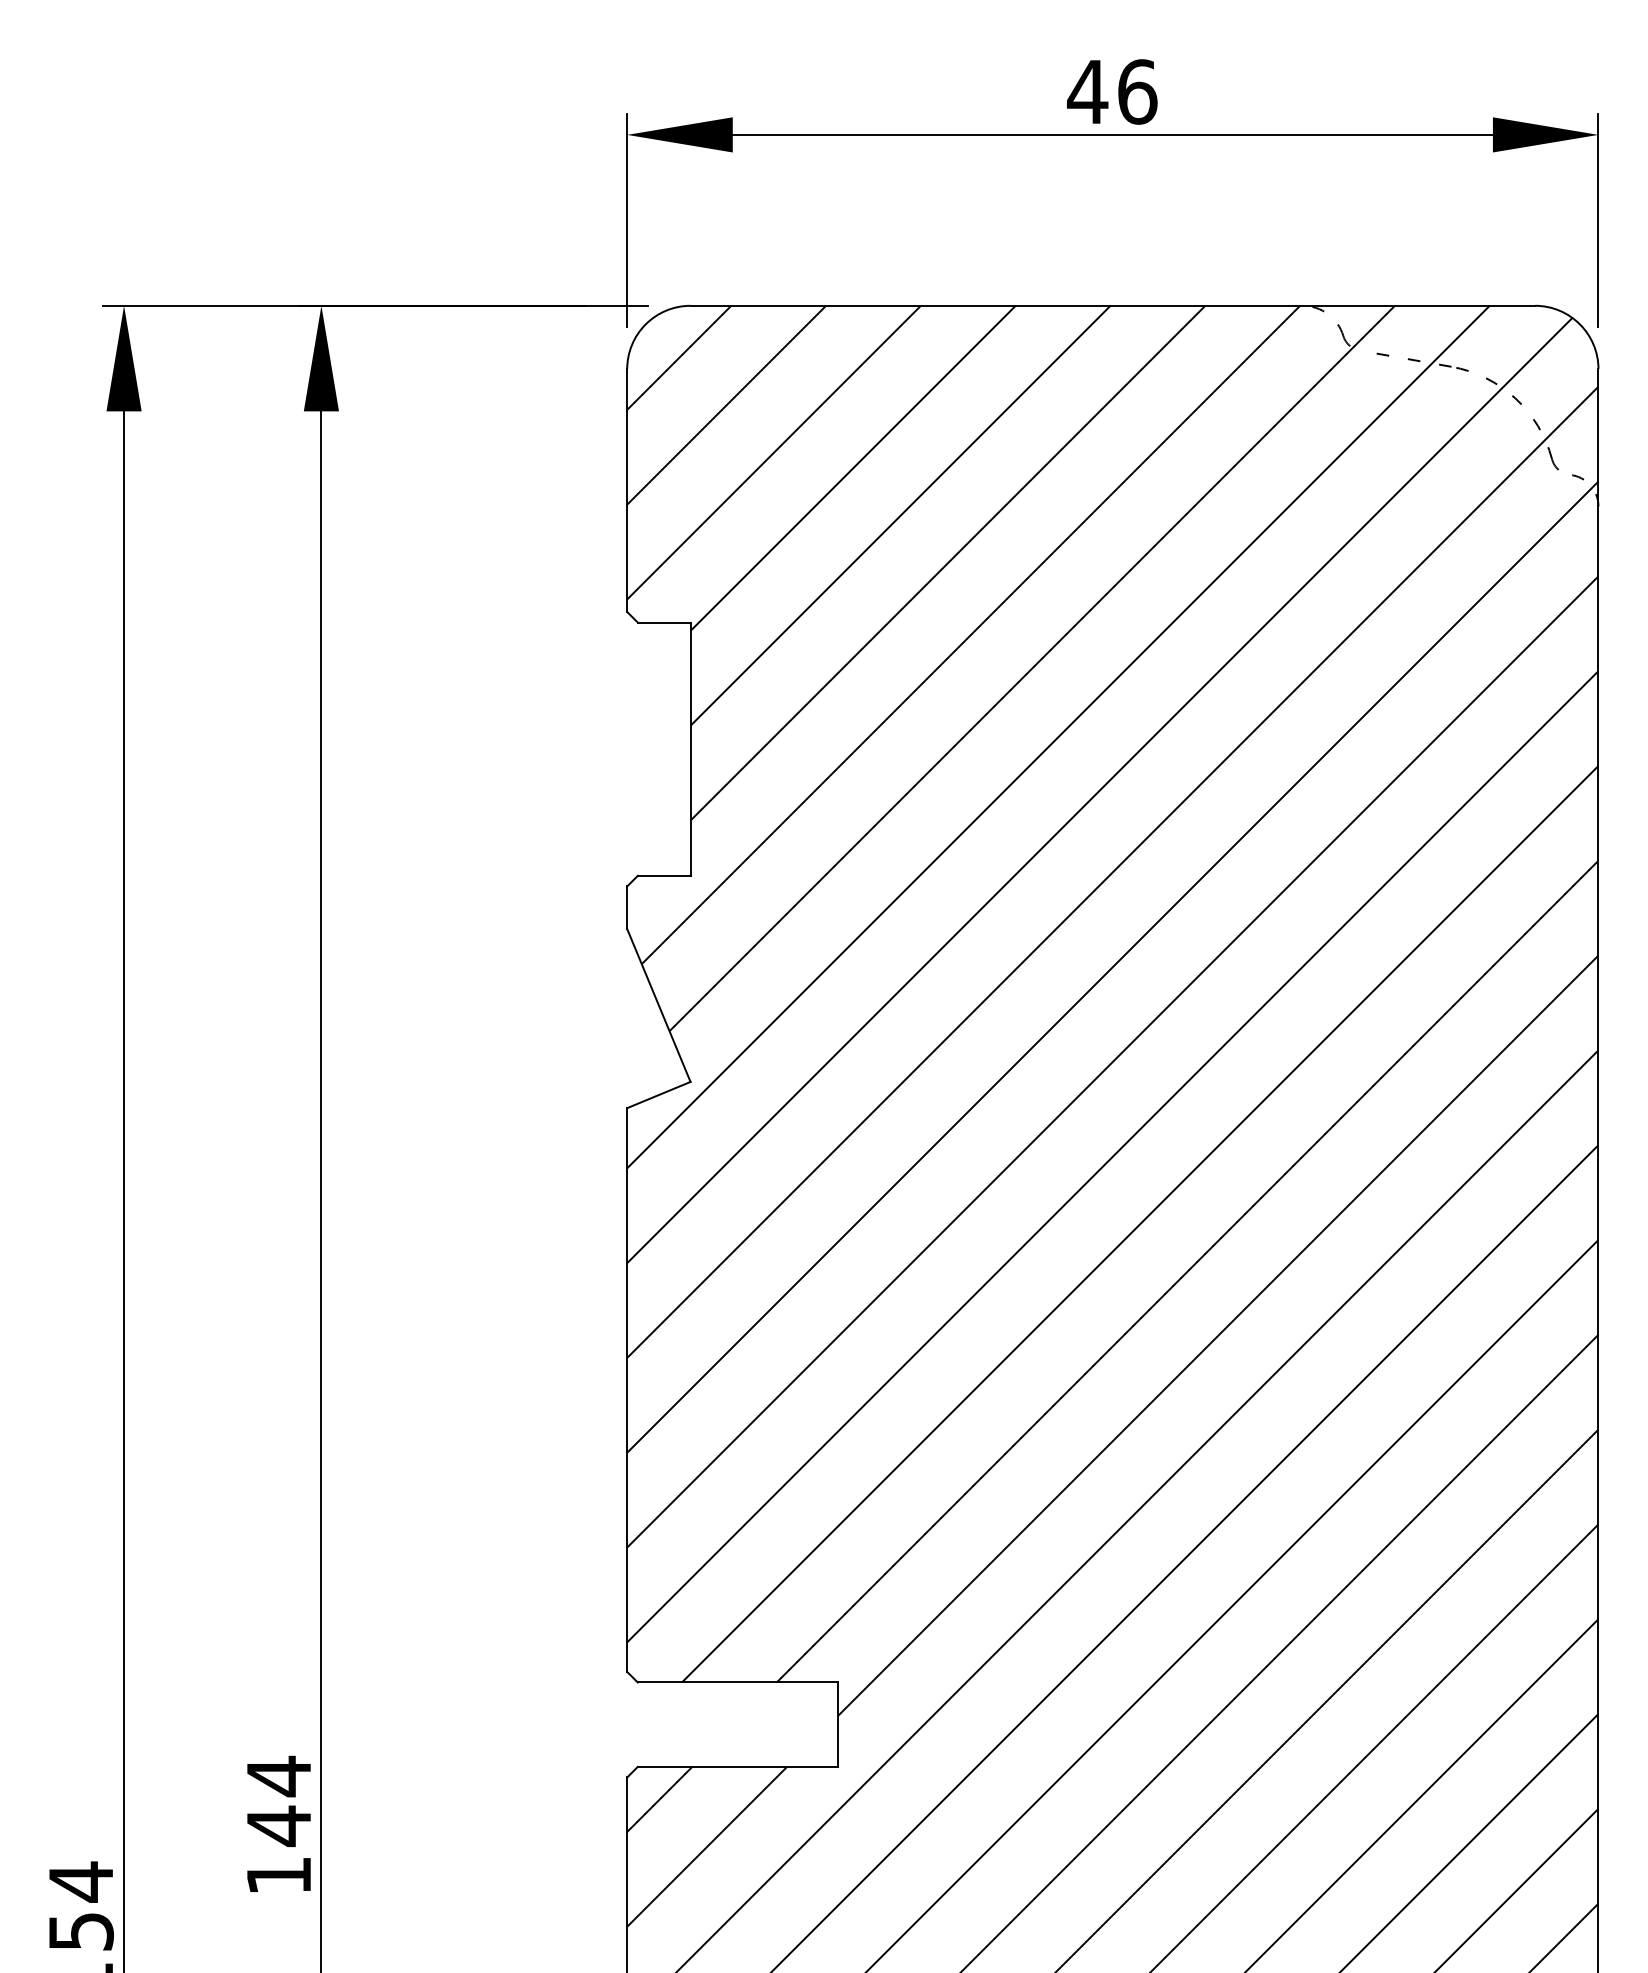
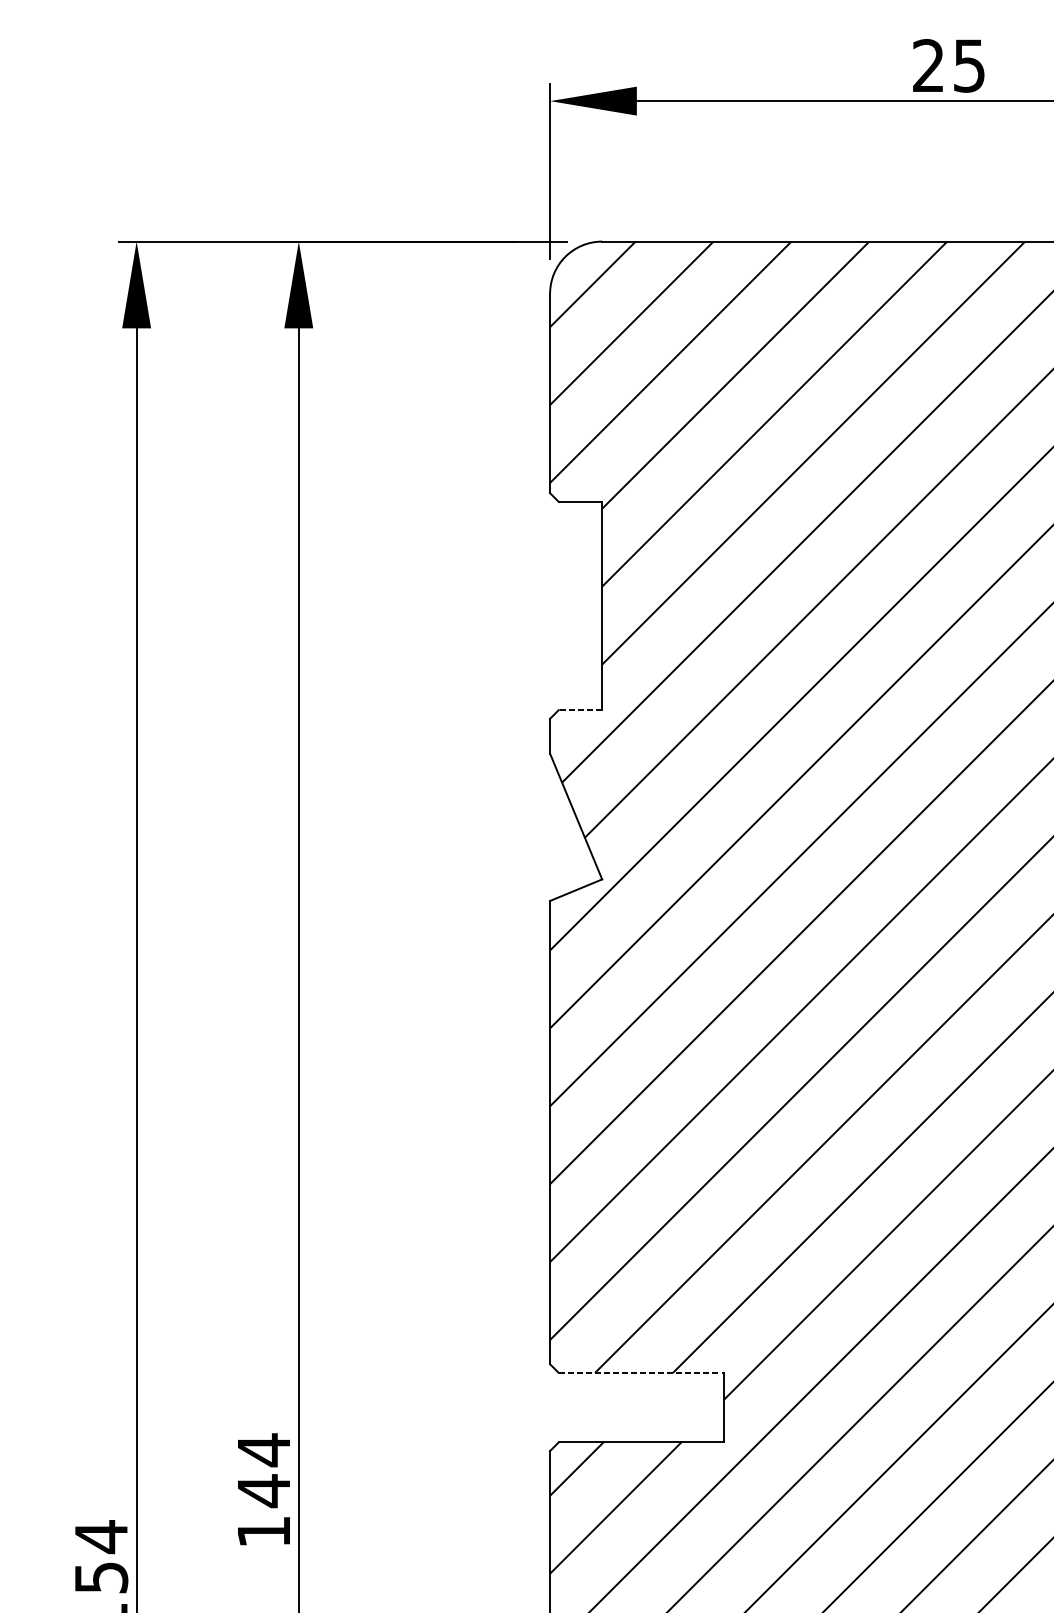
text: (1112, 91) -> (948, 65), 46 -> 25
line: (663, 875) -> (579, 709), solid -> dashed
line: (738, 1682) -> (641, 1372), solid -> dashed

